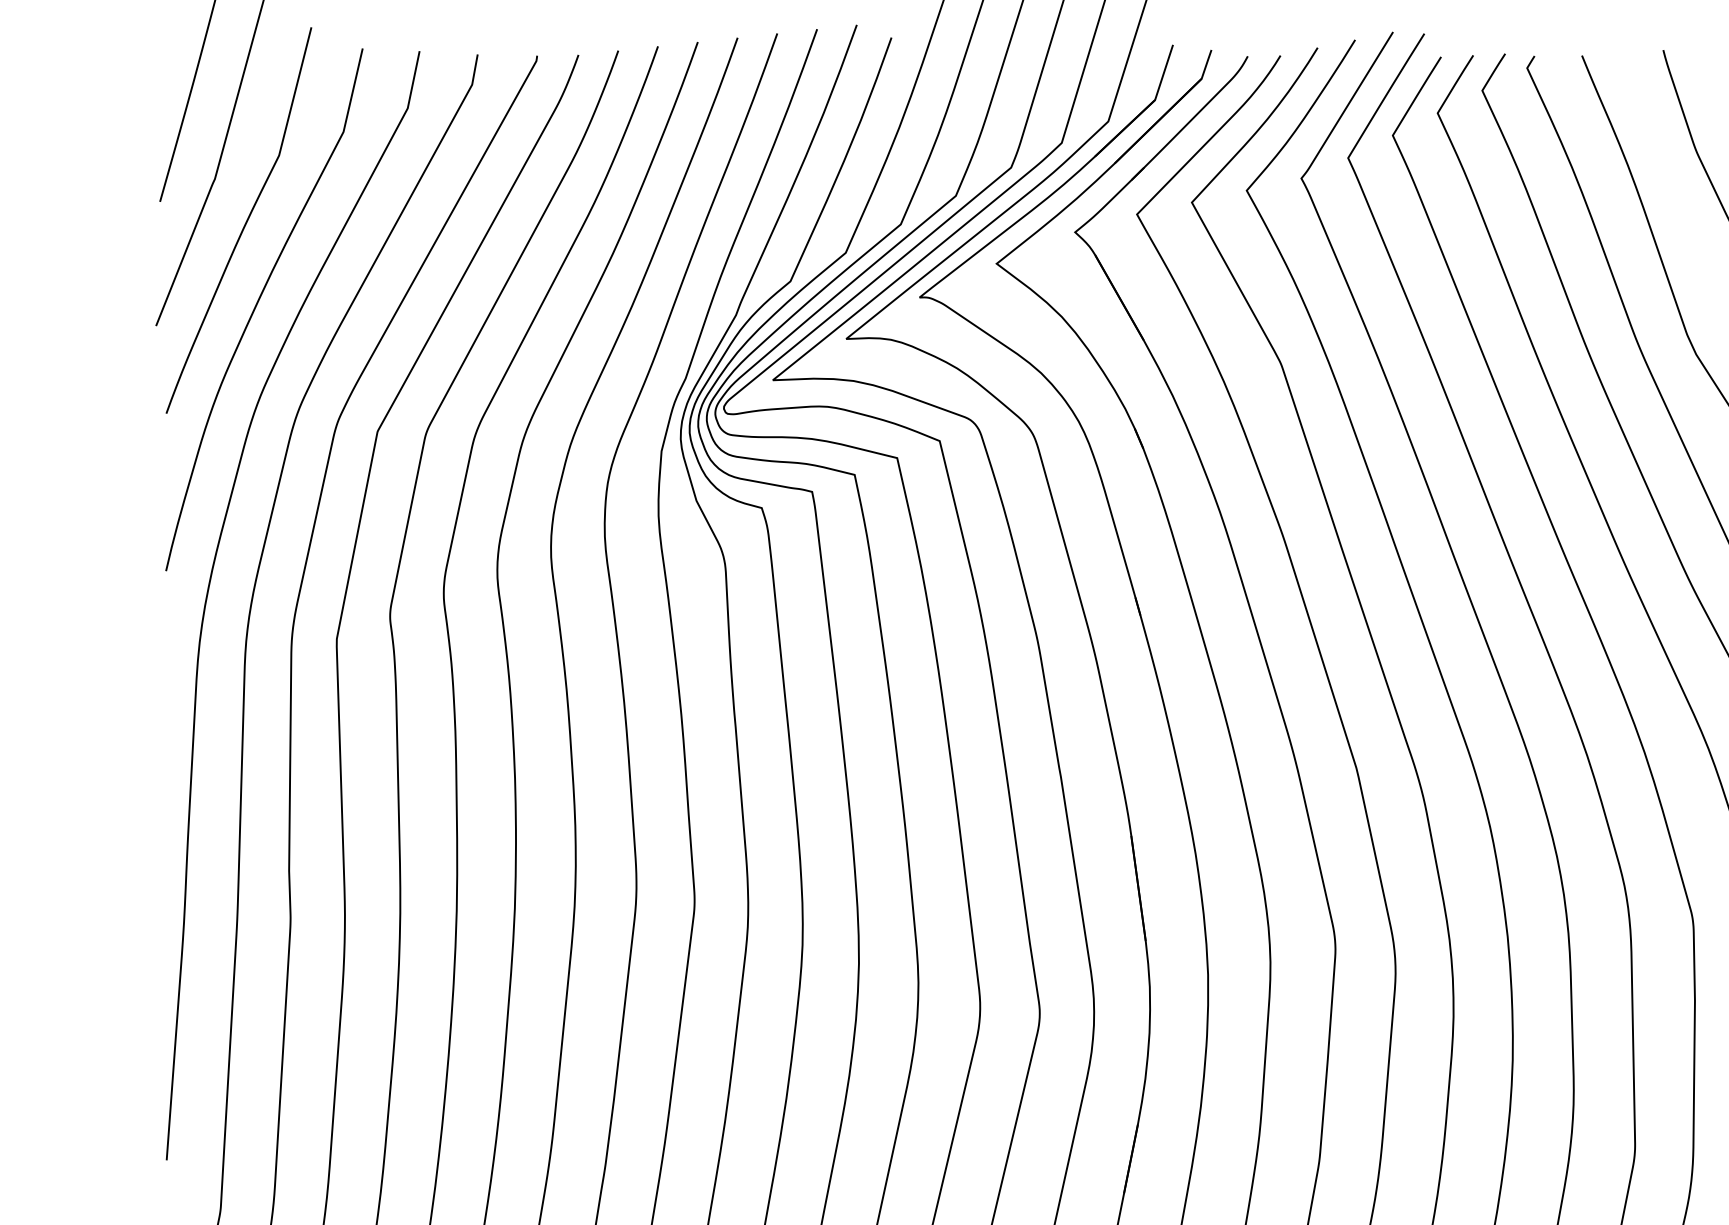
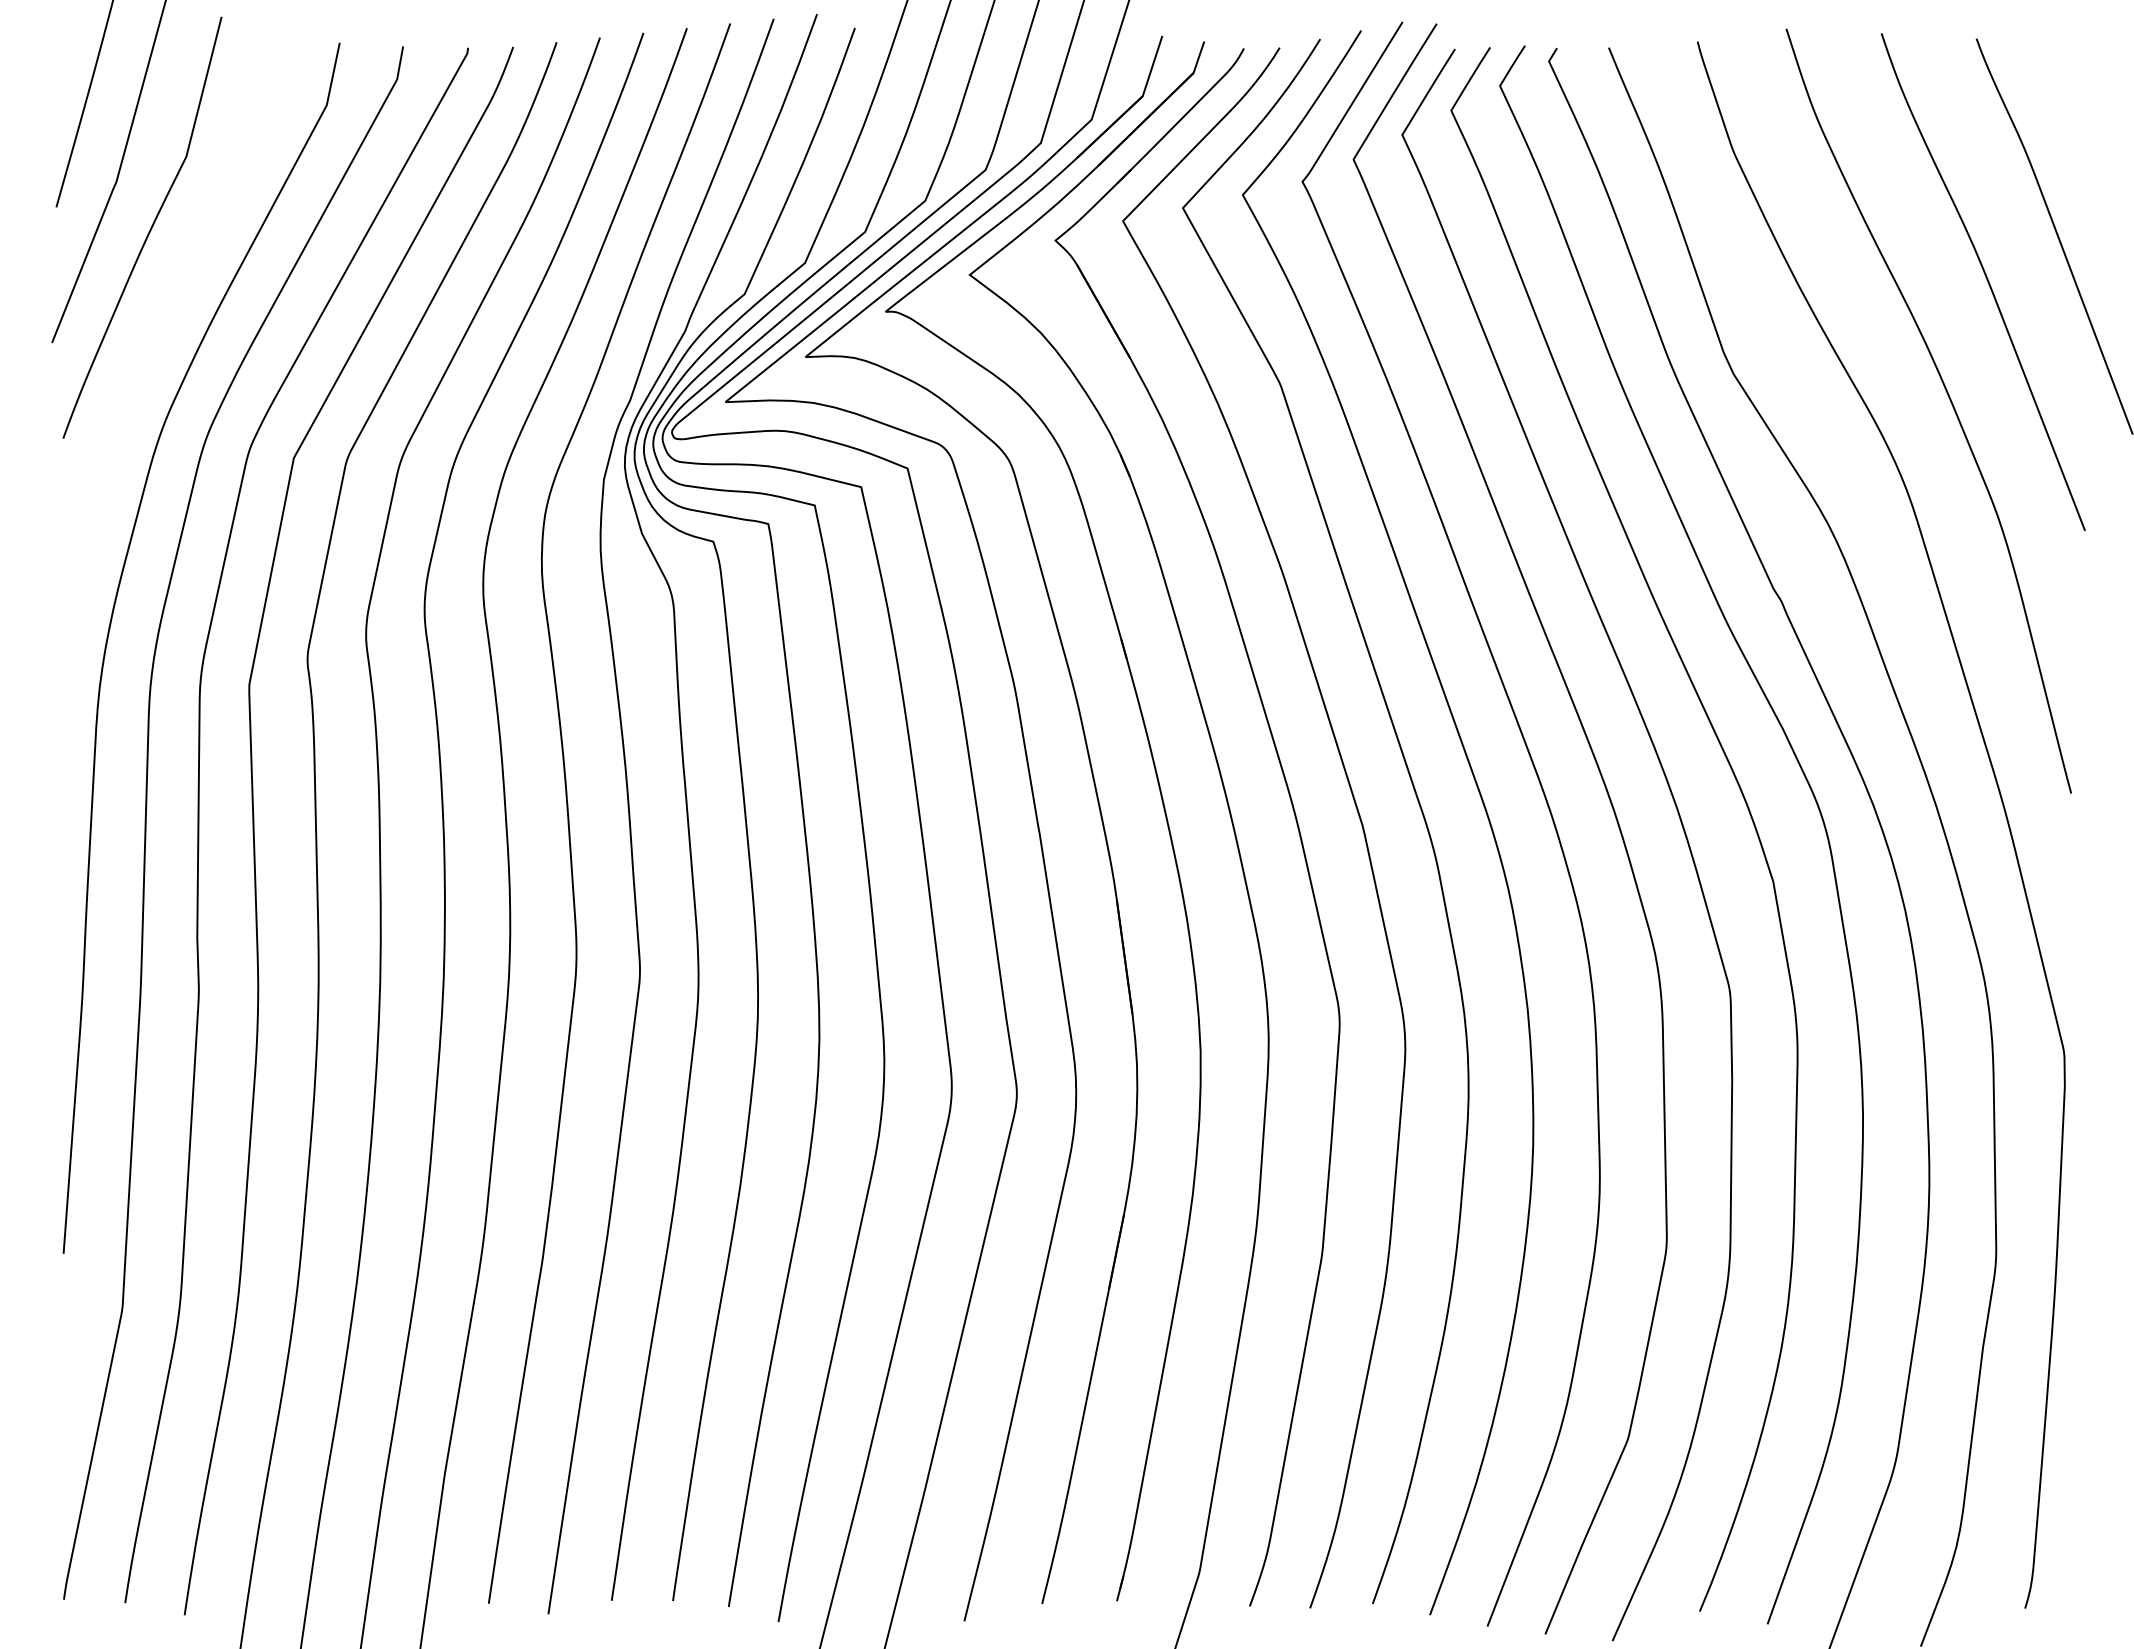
curve: (257, 305) -> (162, 320), removed

